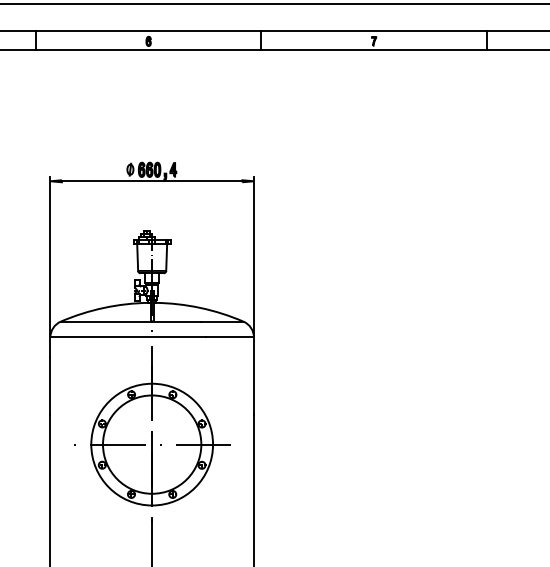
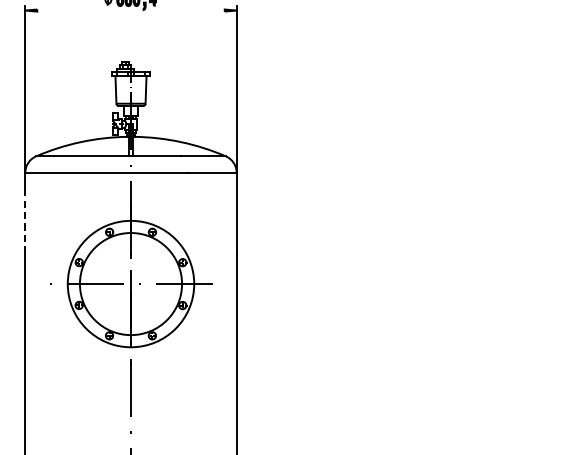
line: (151, 181) -> (130, 10), removed
line: (50, 385) -> (25, 222), solid -> dashed

